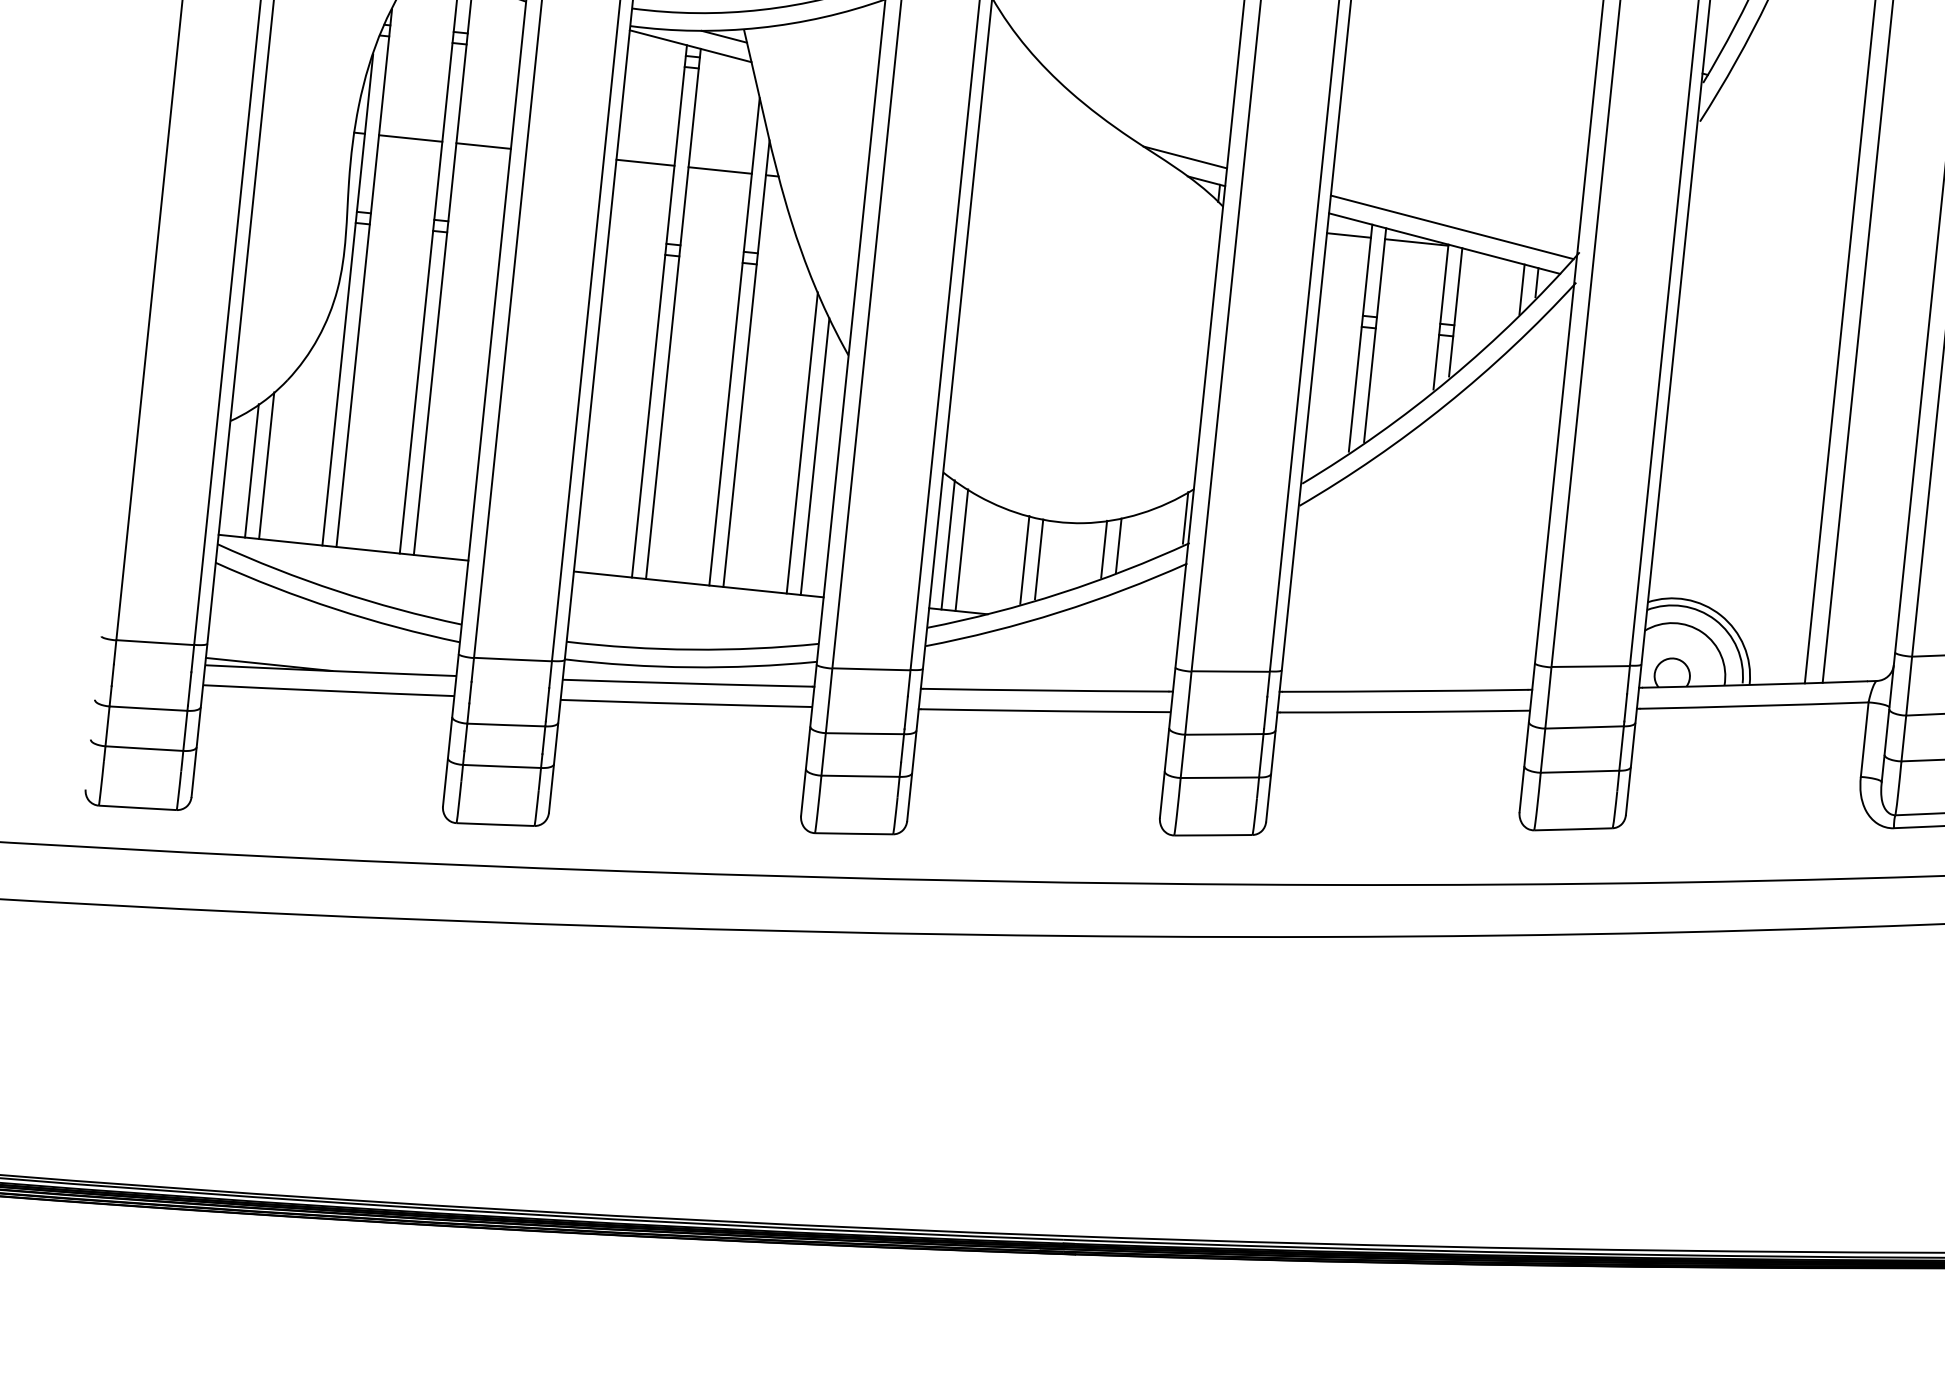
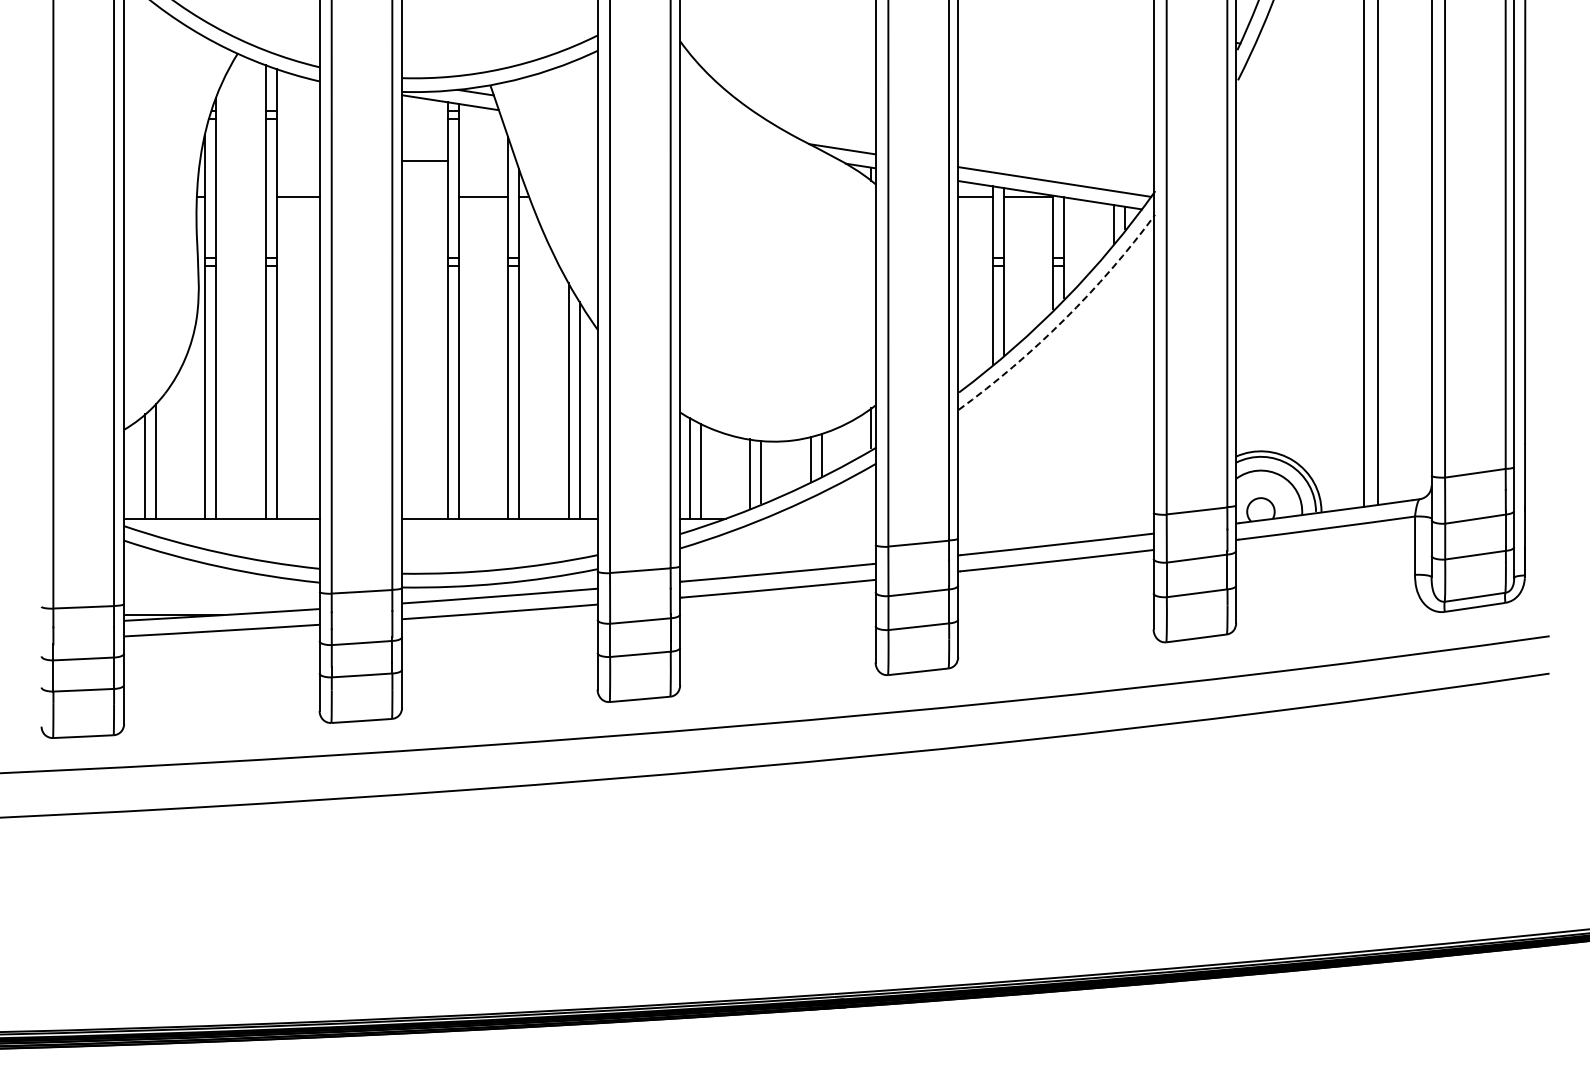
line: (409, 138) -> (240, 196), removed
line: (645, 162) -> (424, 160), moved
arc: (1446, 404) -> (1064, 319), solid -> dashed

